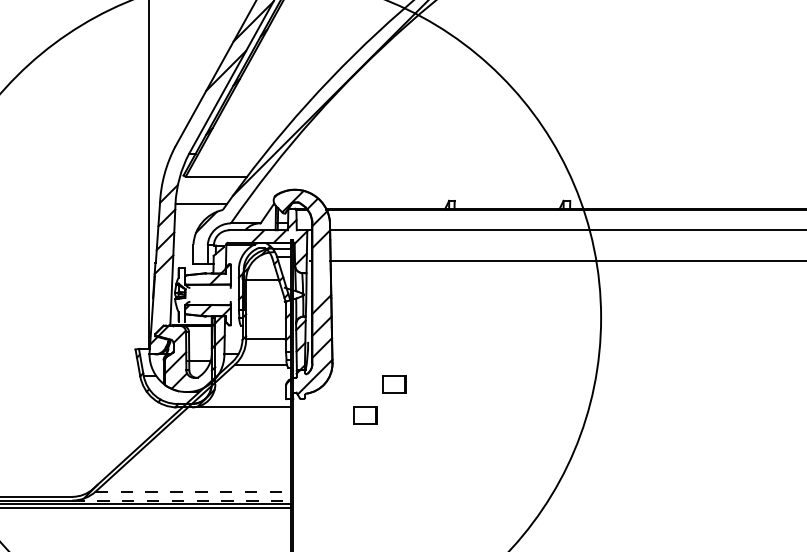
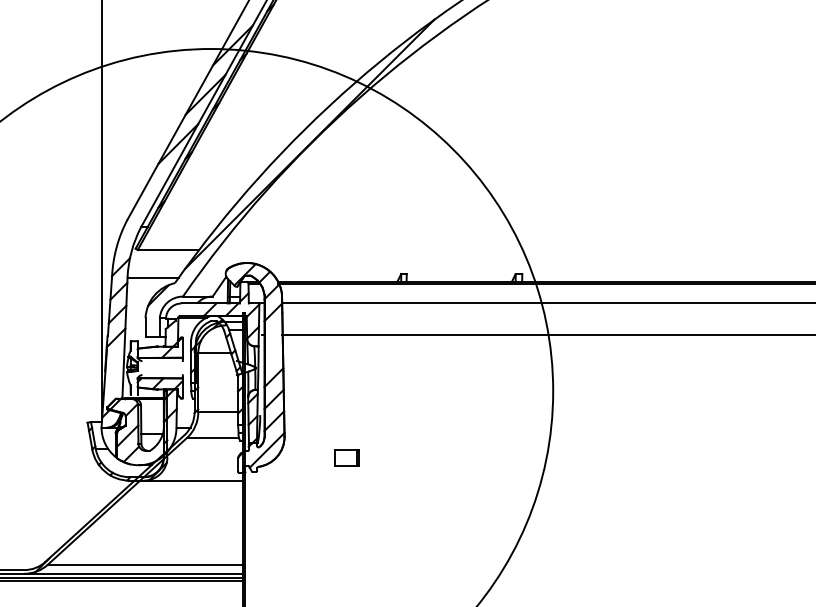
part: (365, 415) -> (317, 488), removed
line: (193, 491) -> (145, 564), dashed -> solid
line: (182, 500) -> (134, 573), dashed -> solid

